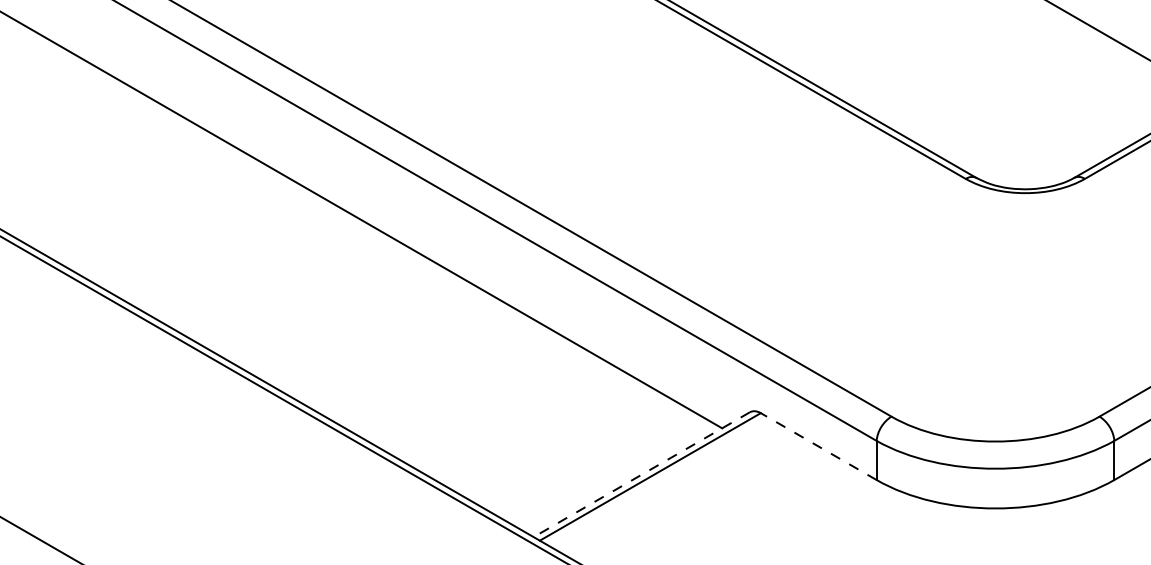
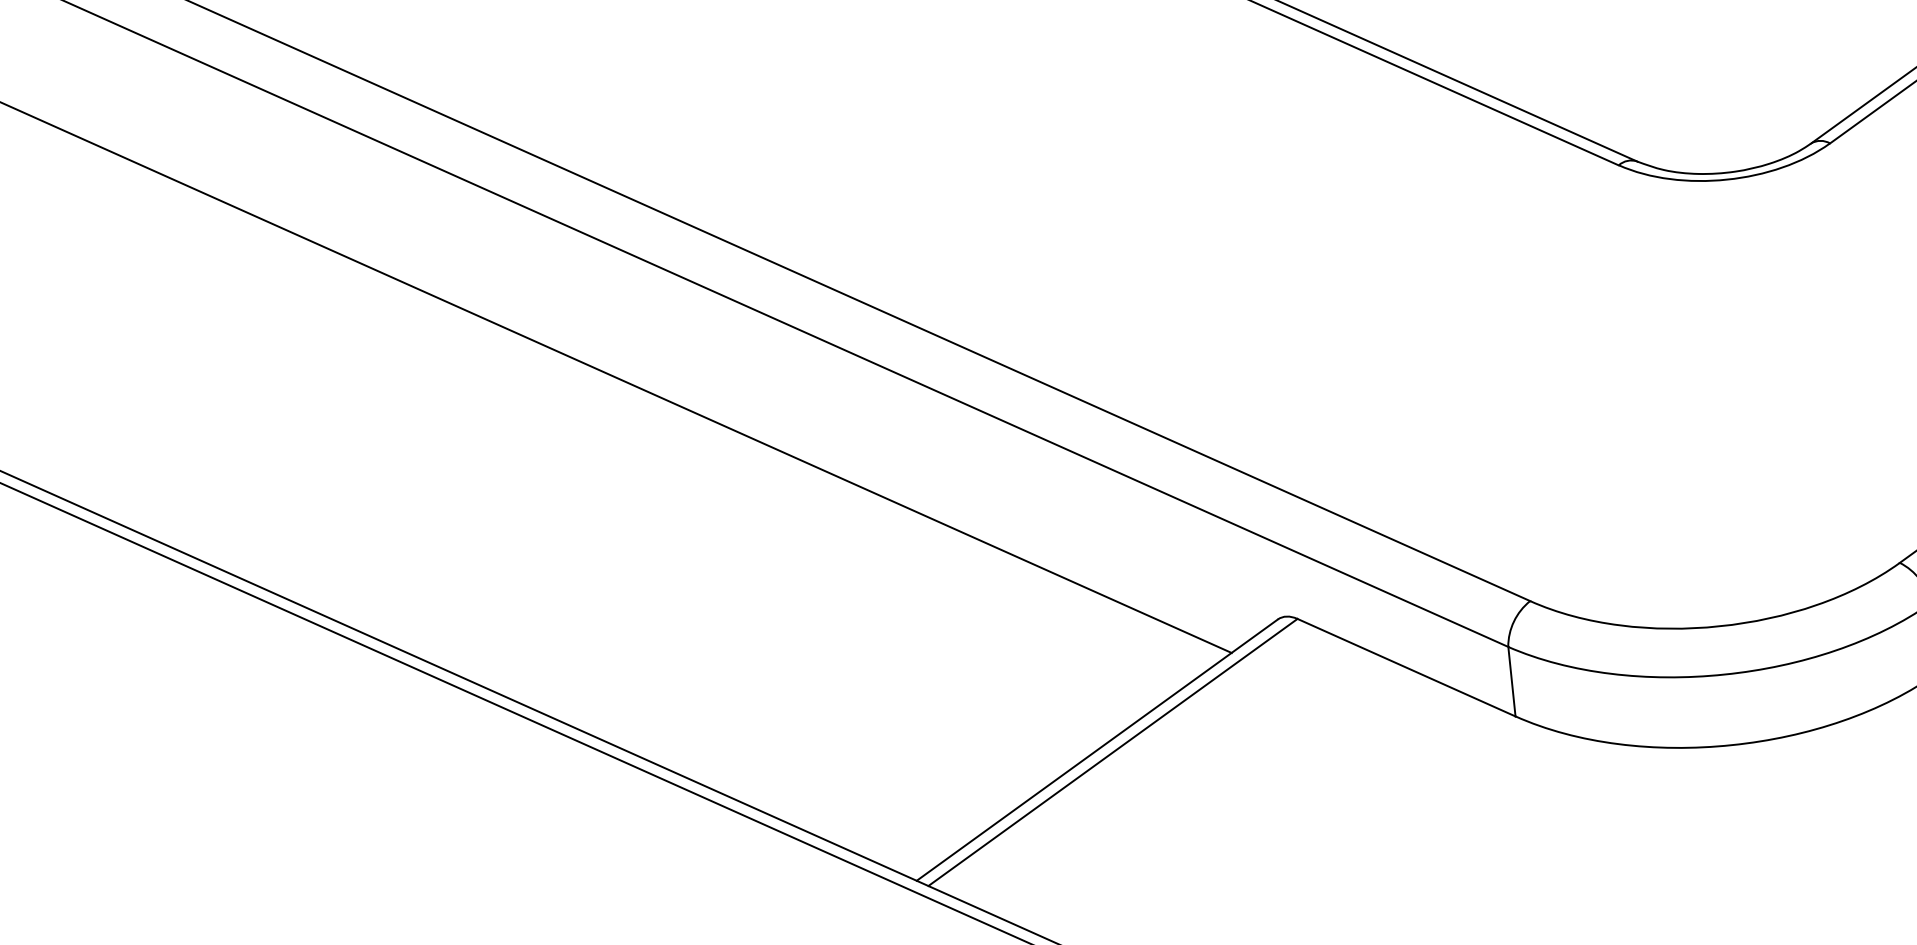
line: (818, 446) -> (1406, 667), dashed -> solid
line: (641, 474) -> (1096, 749), dashed -> solid

